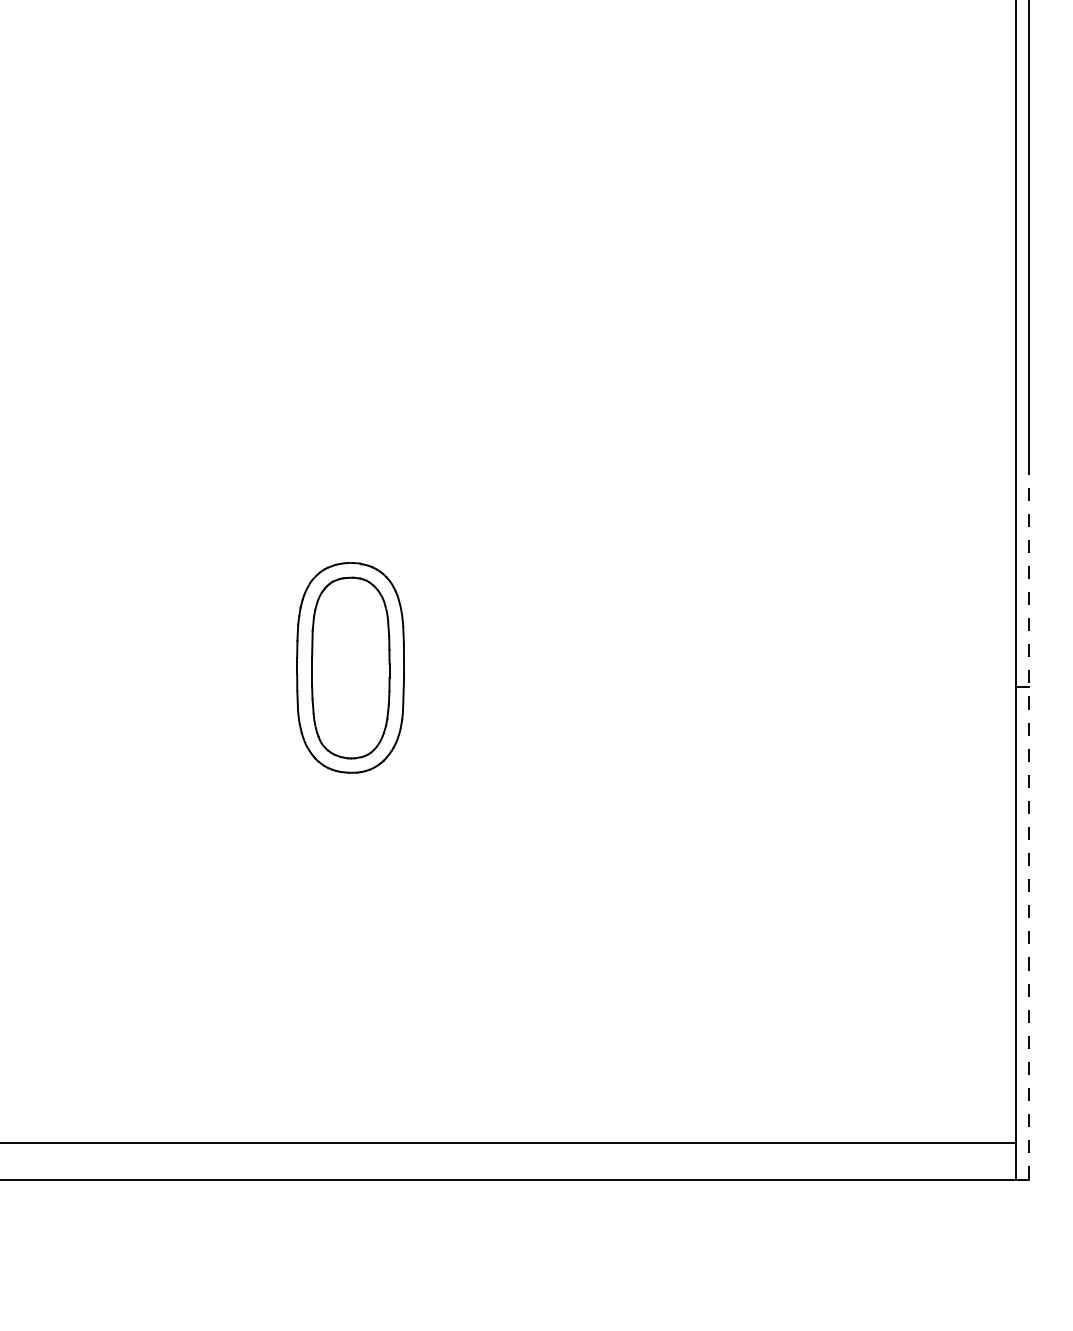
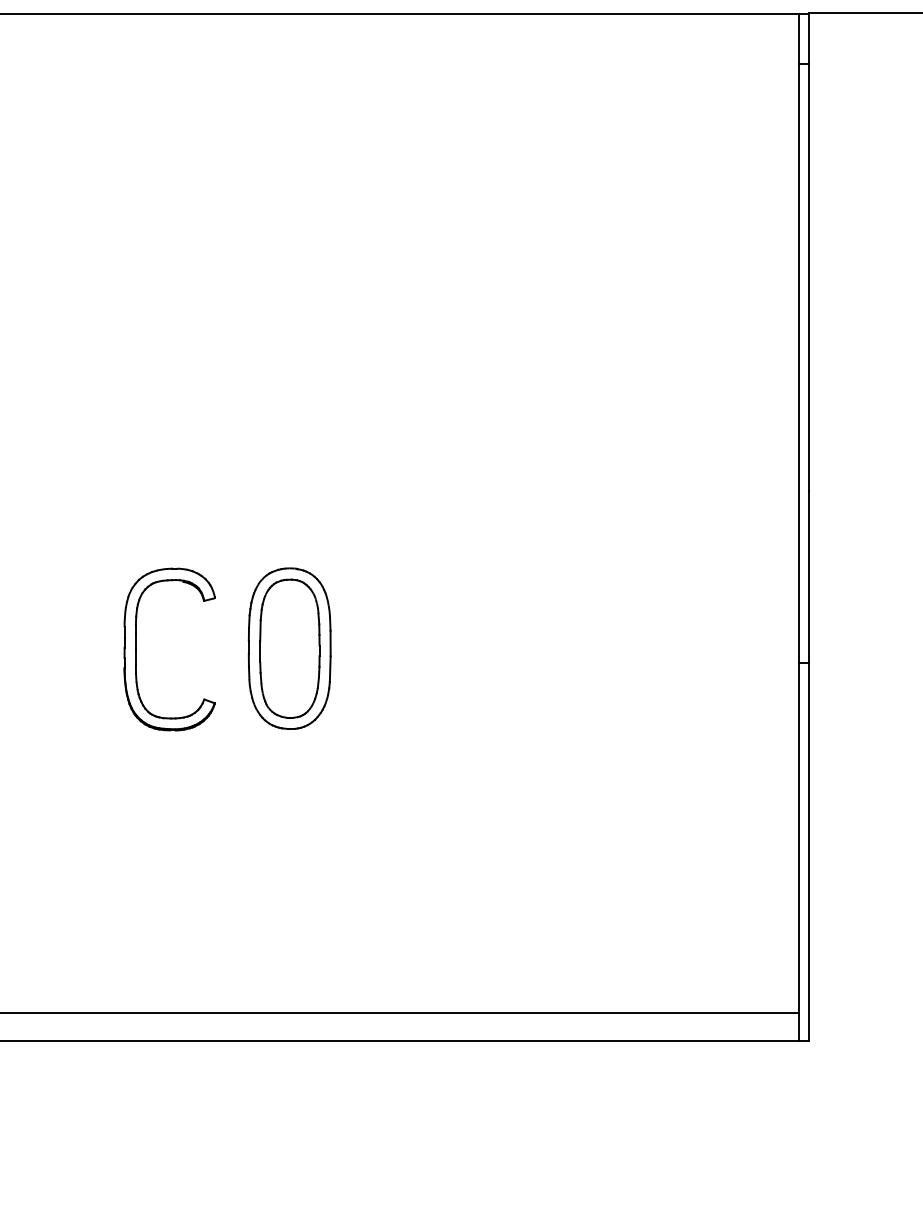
part: (150, 668) -> (136, 649), added
line: (1029, 820) -> (809, 765), dashed -> solid

